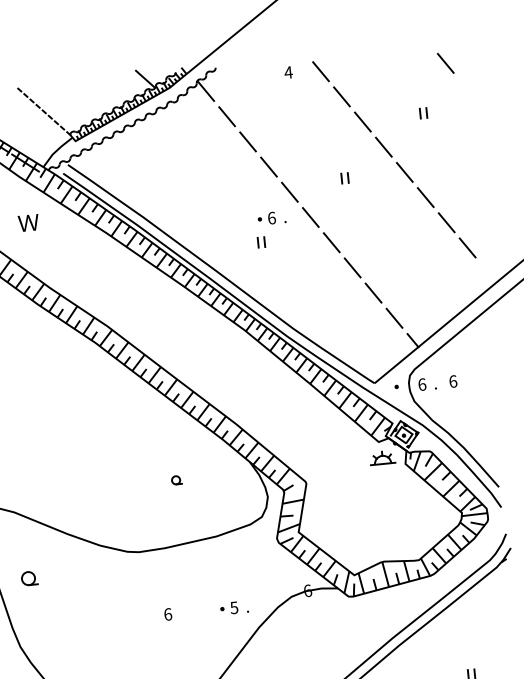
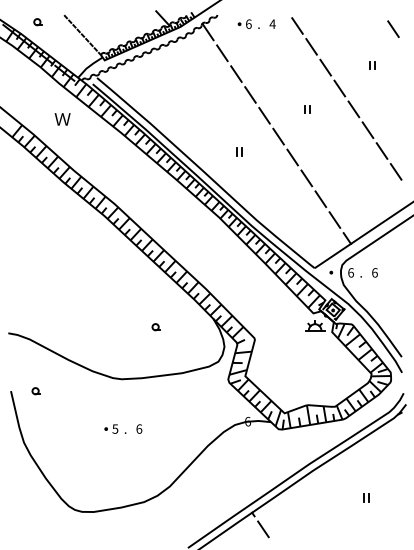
part: (271, 217) -> (248, 23), moved
part: (28, 579) -> (35, 391), size x0.62
part: (234, 607) -> (115, 428), moved

